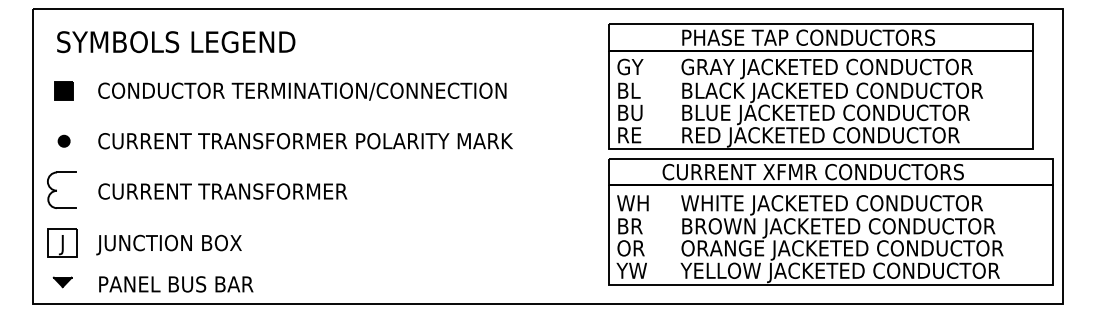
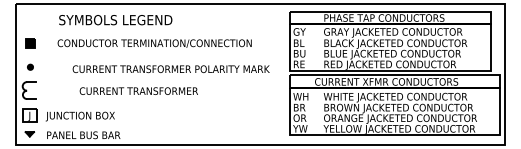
text: (175, 42) -> (115, 20), moved
text: (301, 91) -> (154, 43), moved
text: (304, 141) -> (170, 69), moved
text: (221, 190) -> (138, 90), moved

